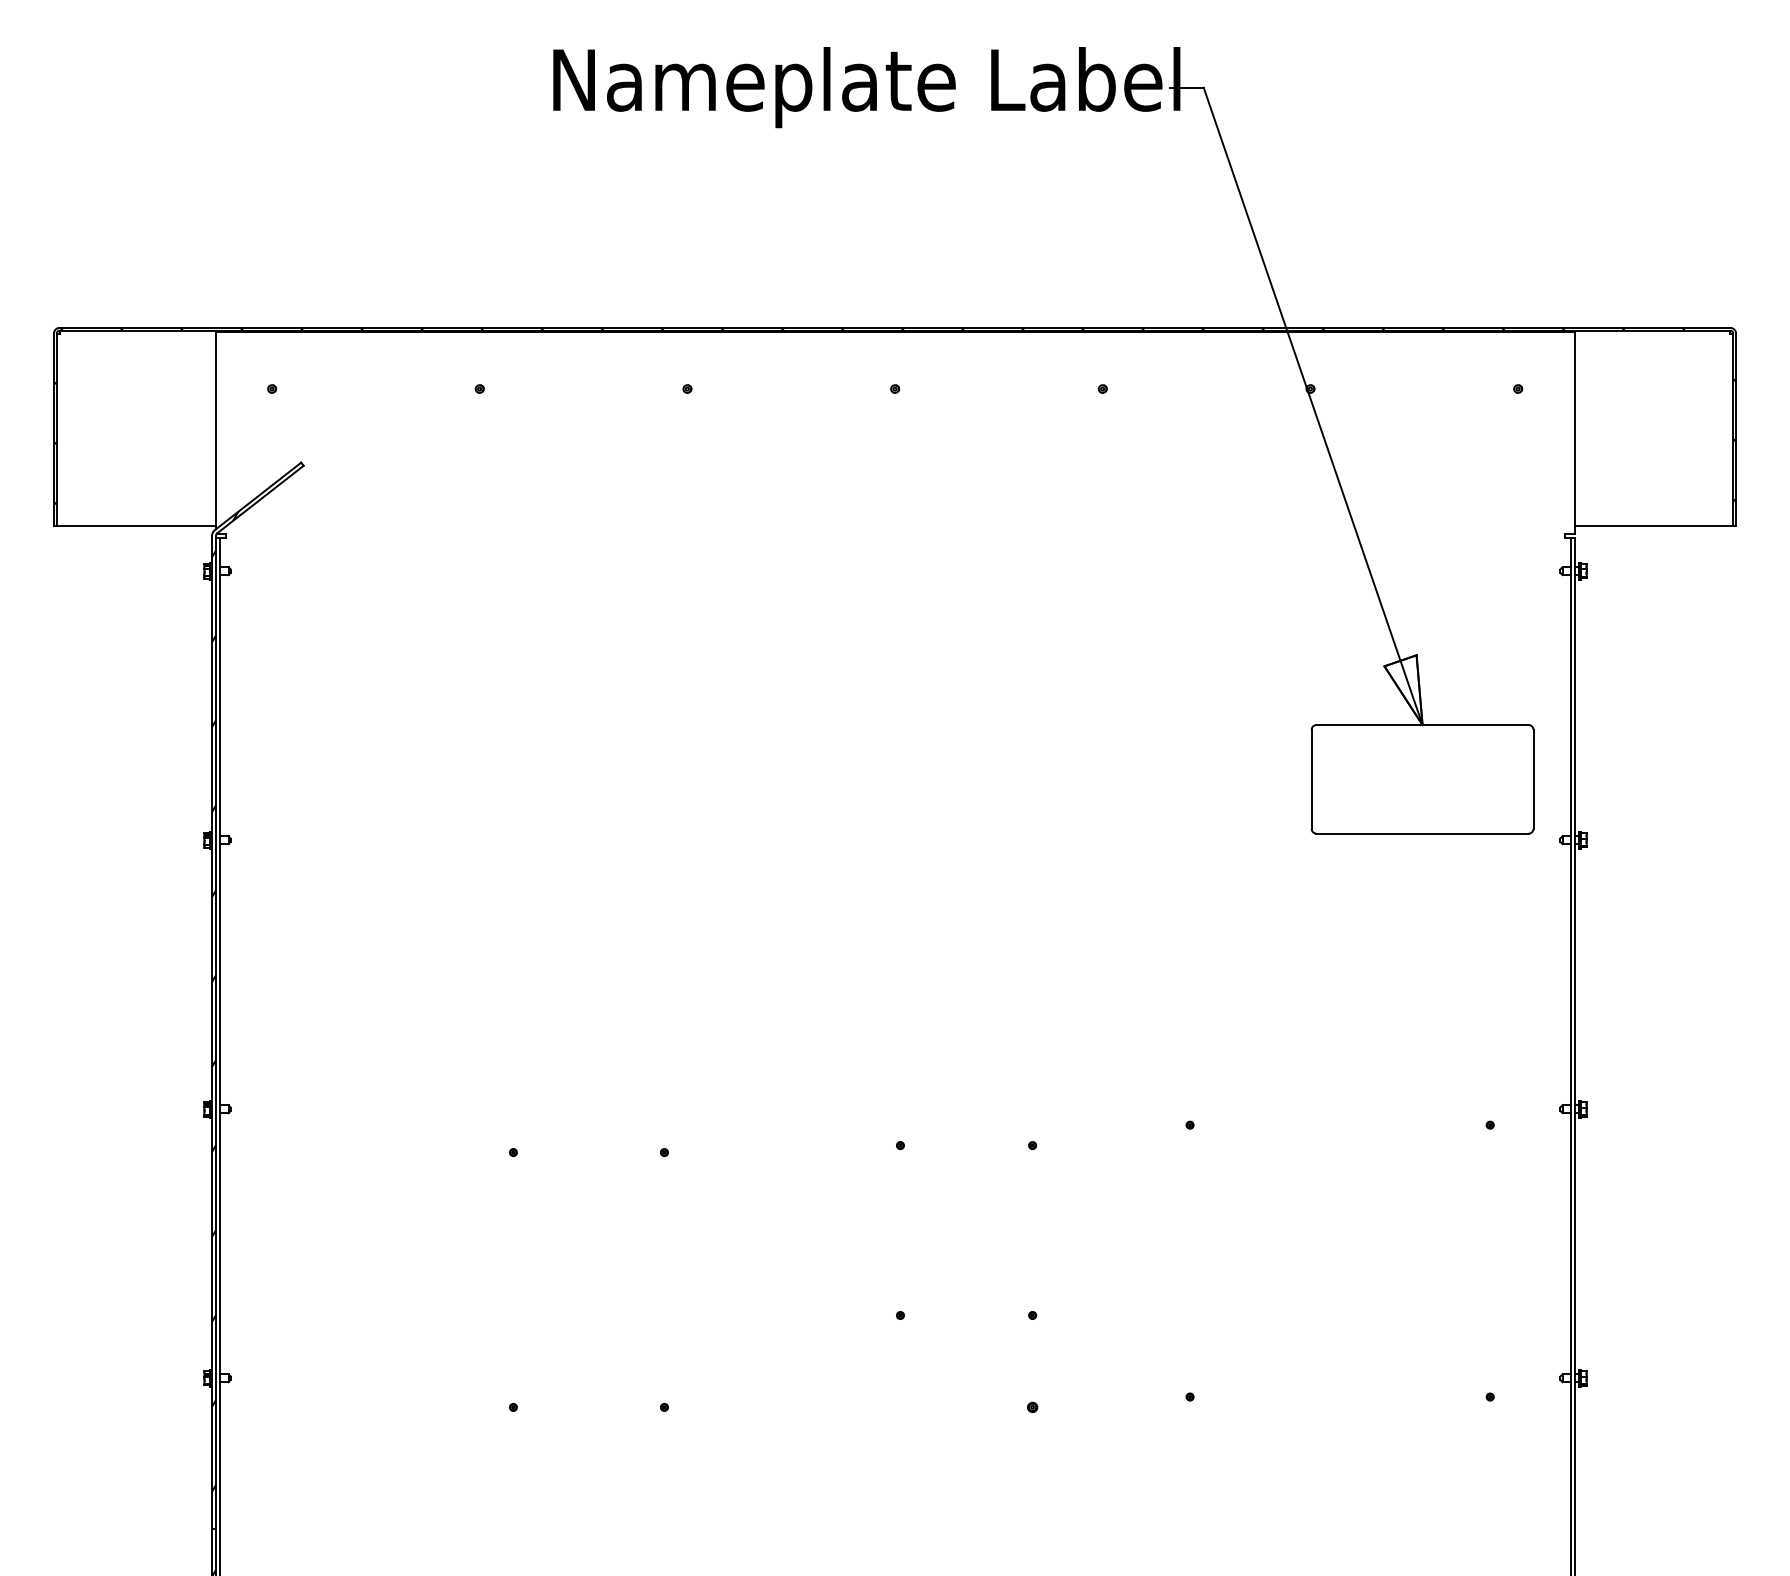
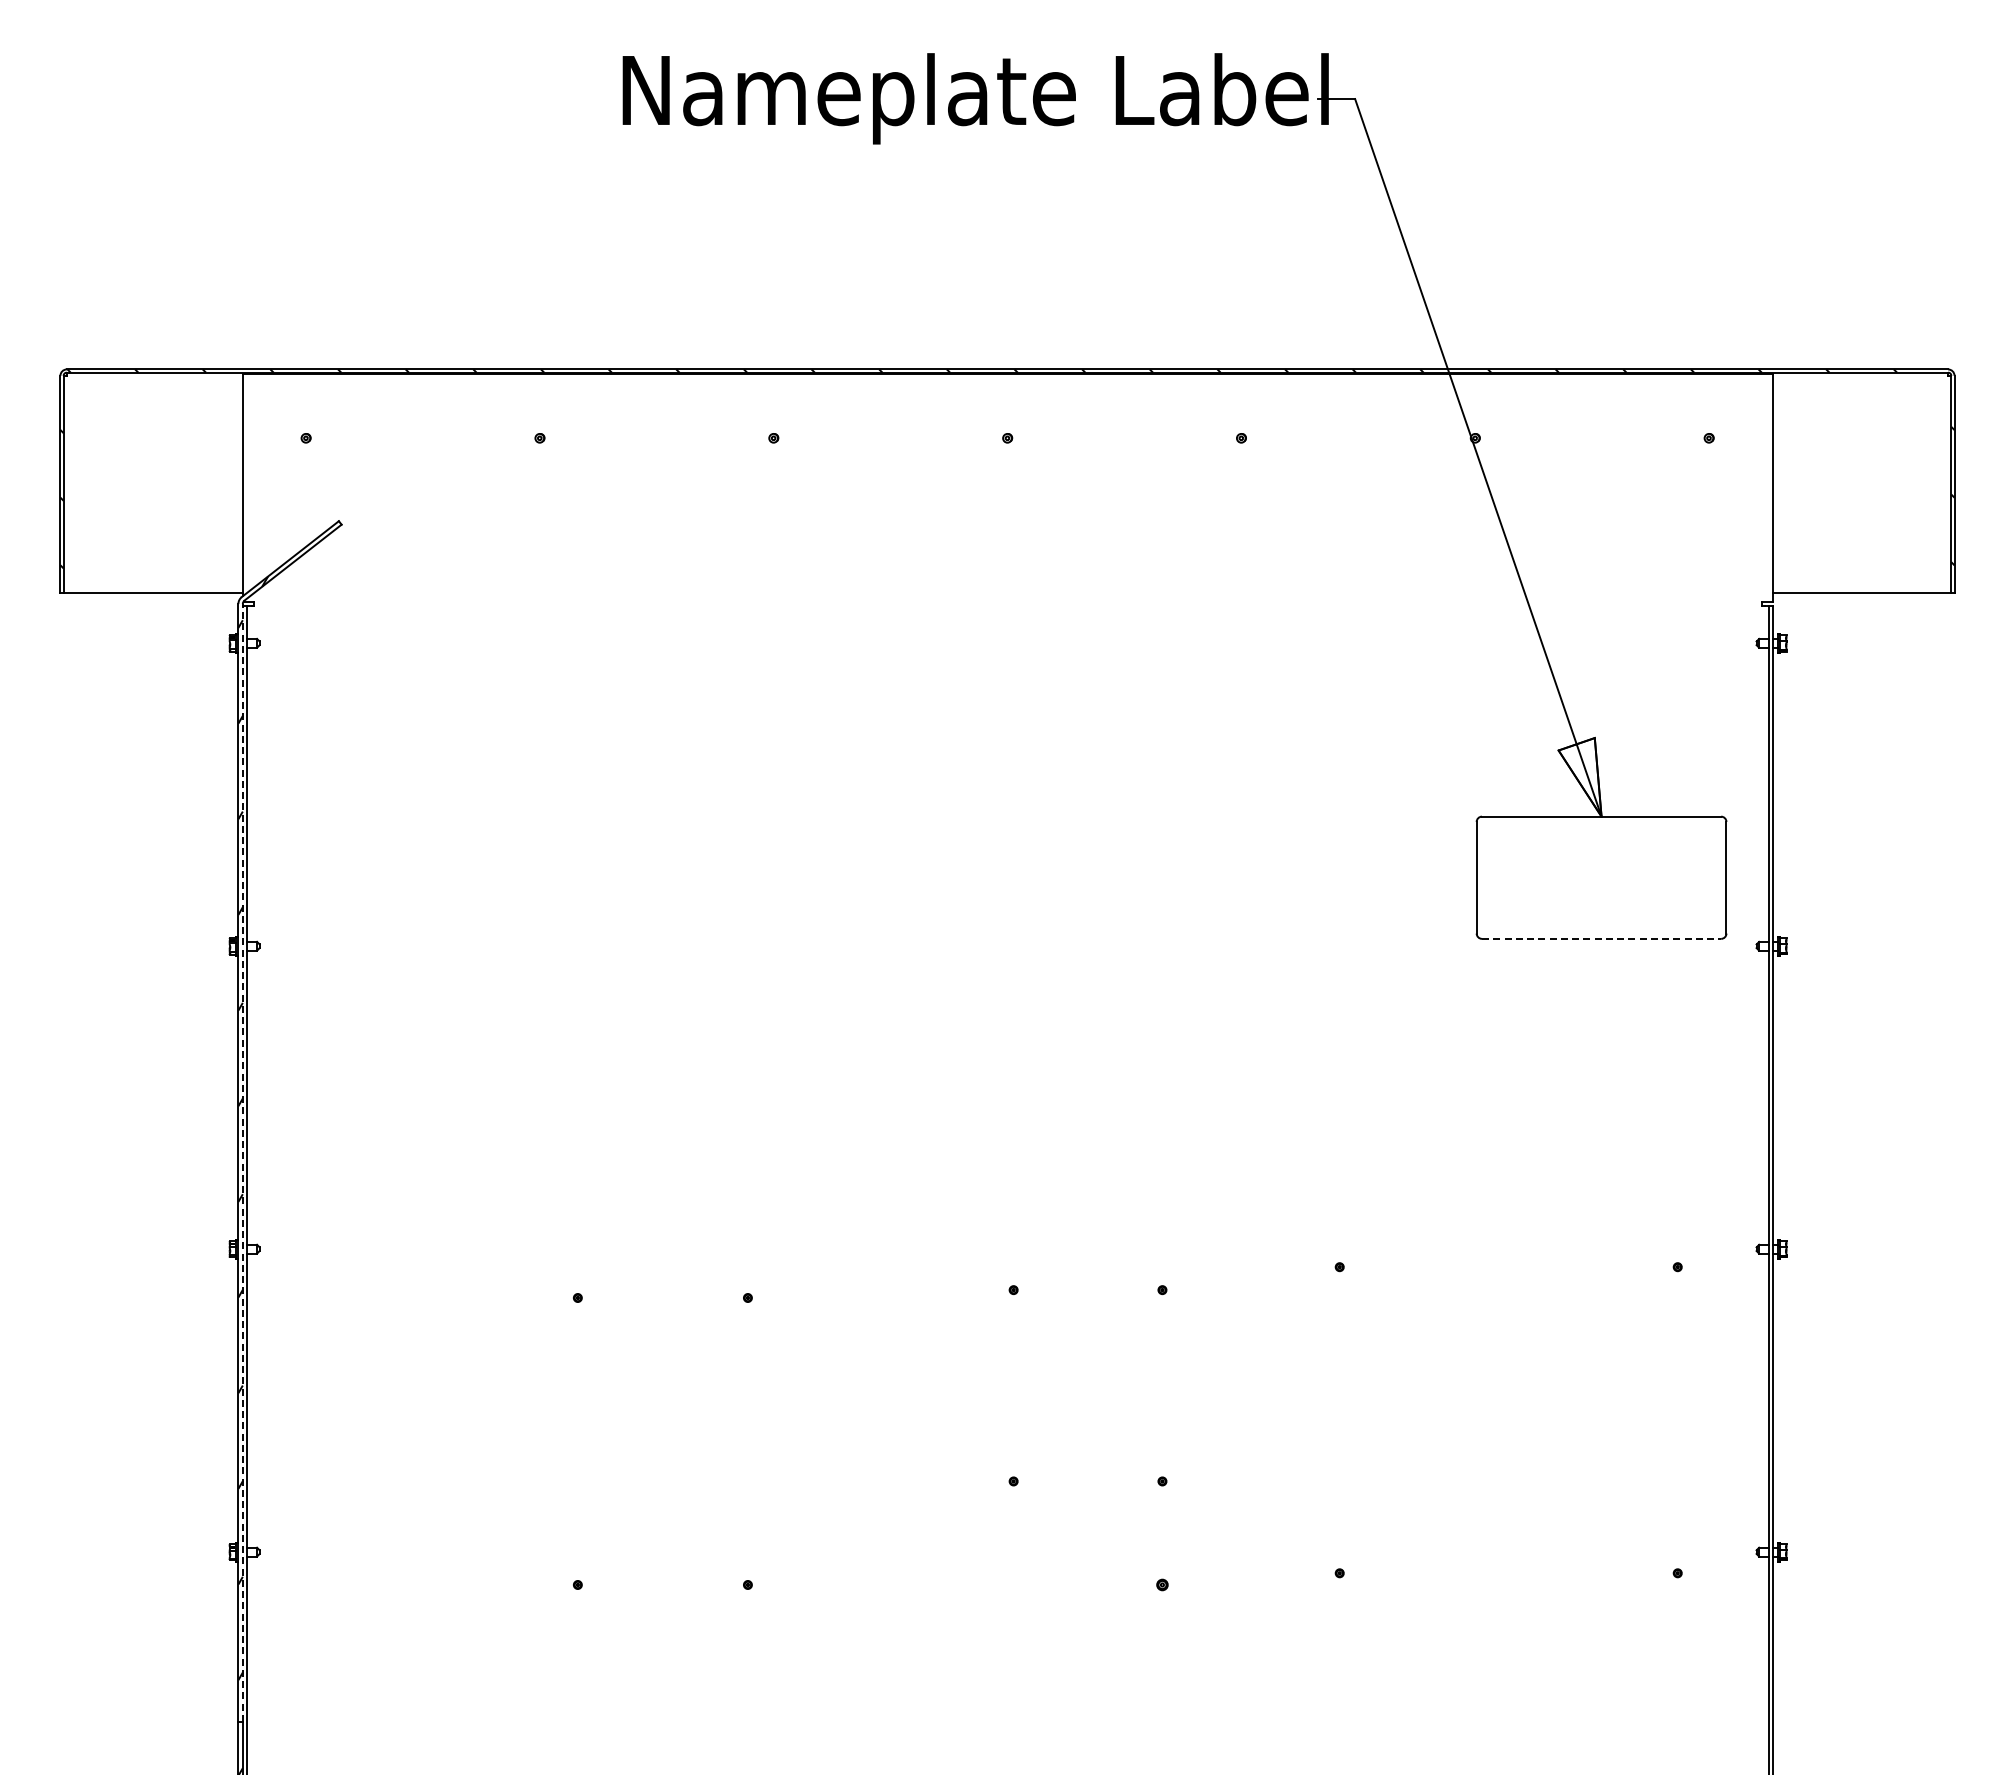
line: (1422, 833) -> (1601, 938), solid -> dashed
line: (215, 1032) -> (242, 1162), solid -> dashed

